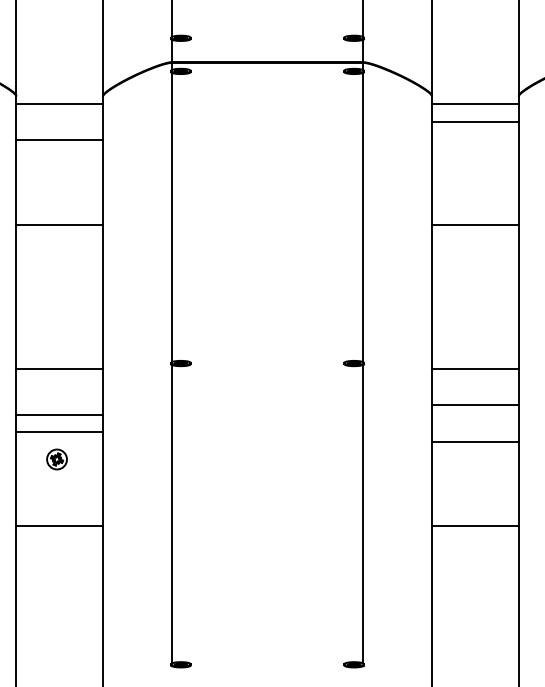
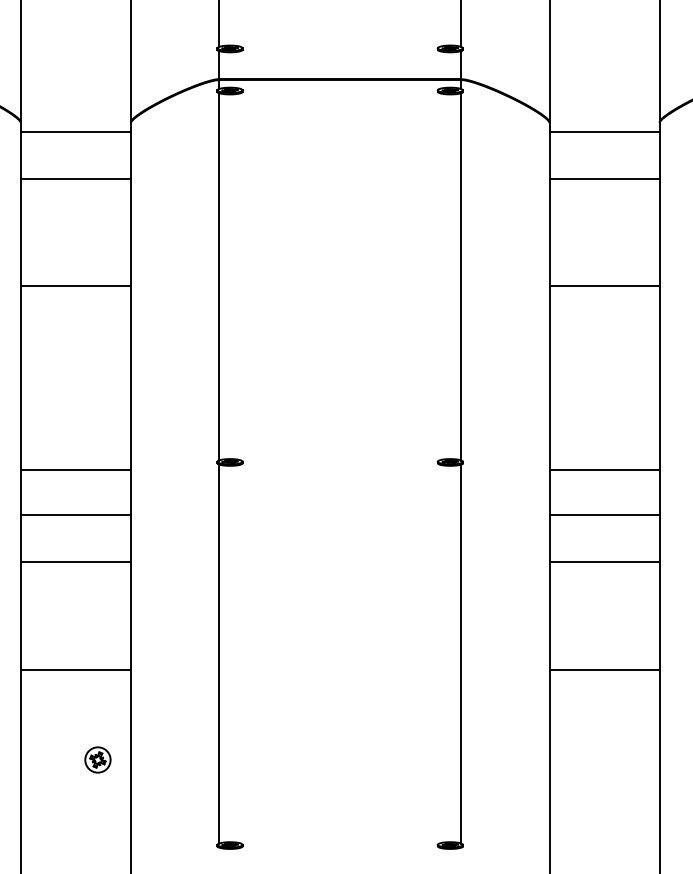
line: (475, 122) -> (604, 178), moved
line: (59, 414) -> (75, 561), moved
line: (59, 431) -> (75, 514), moved
part: (56, 459) -> (97, 759), moved

